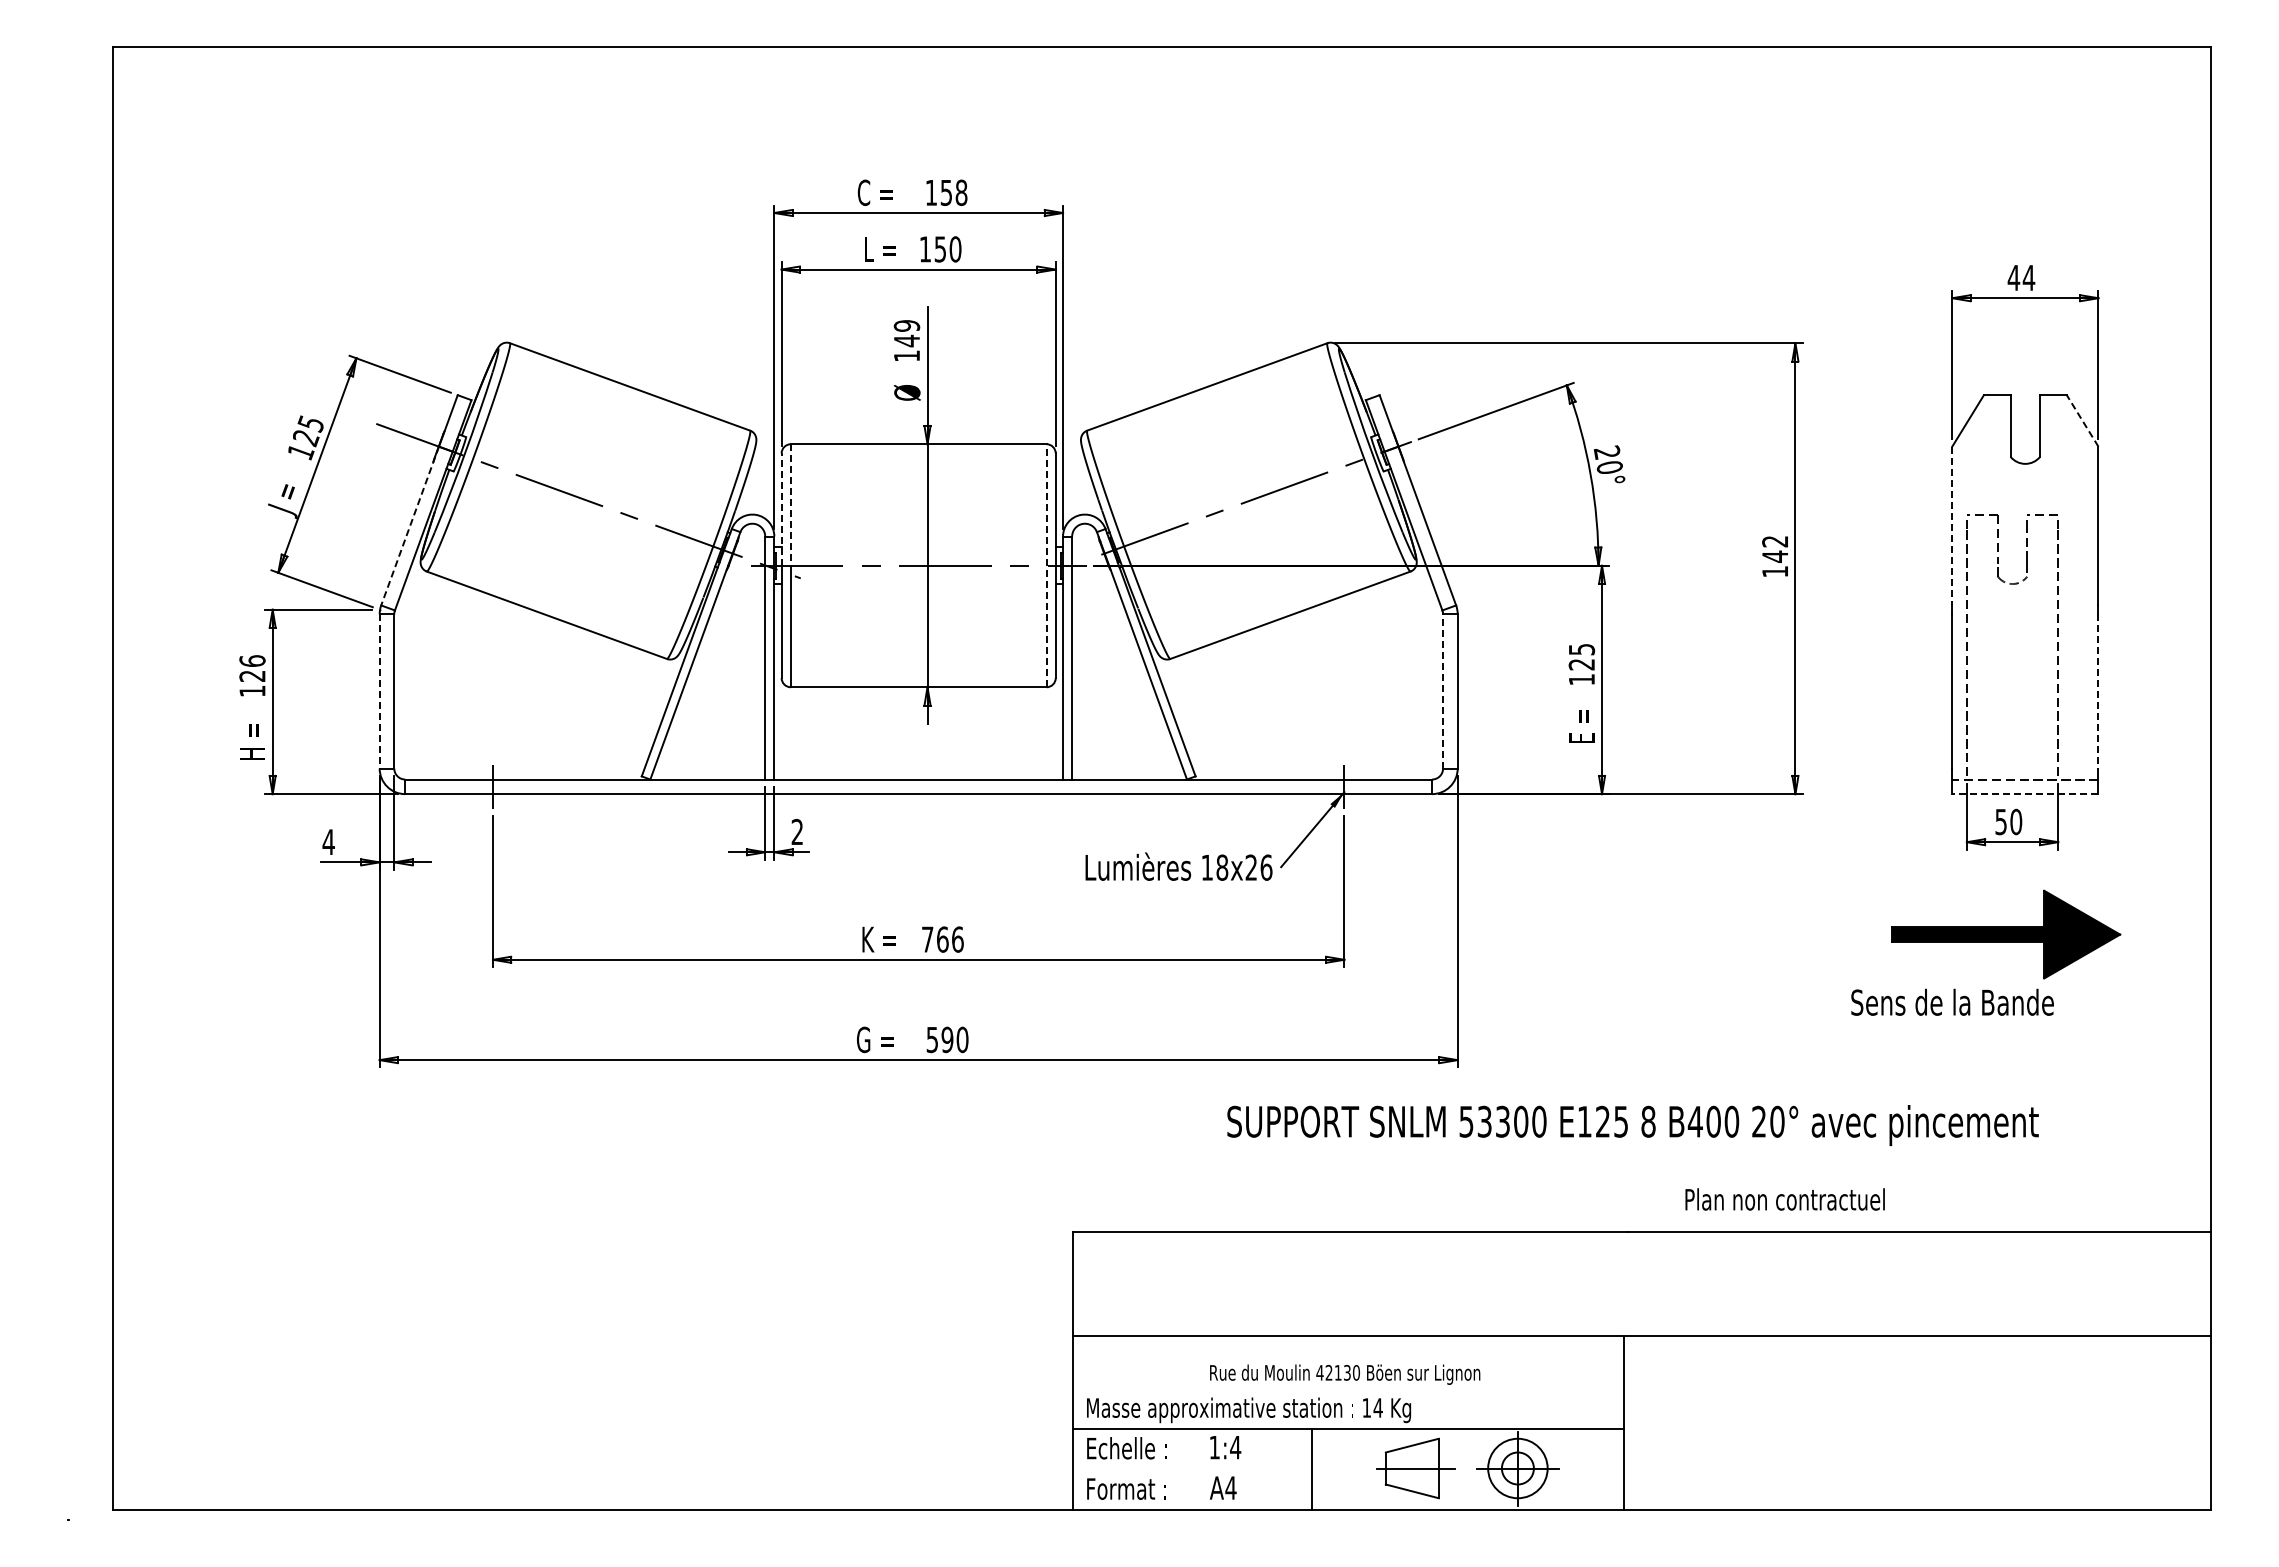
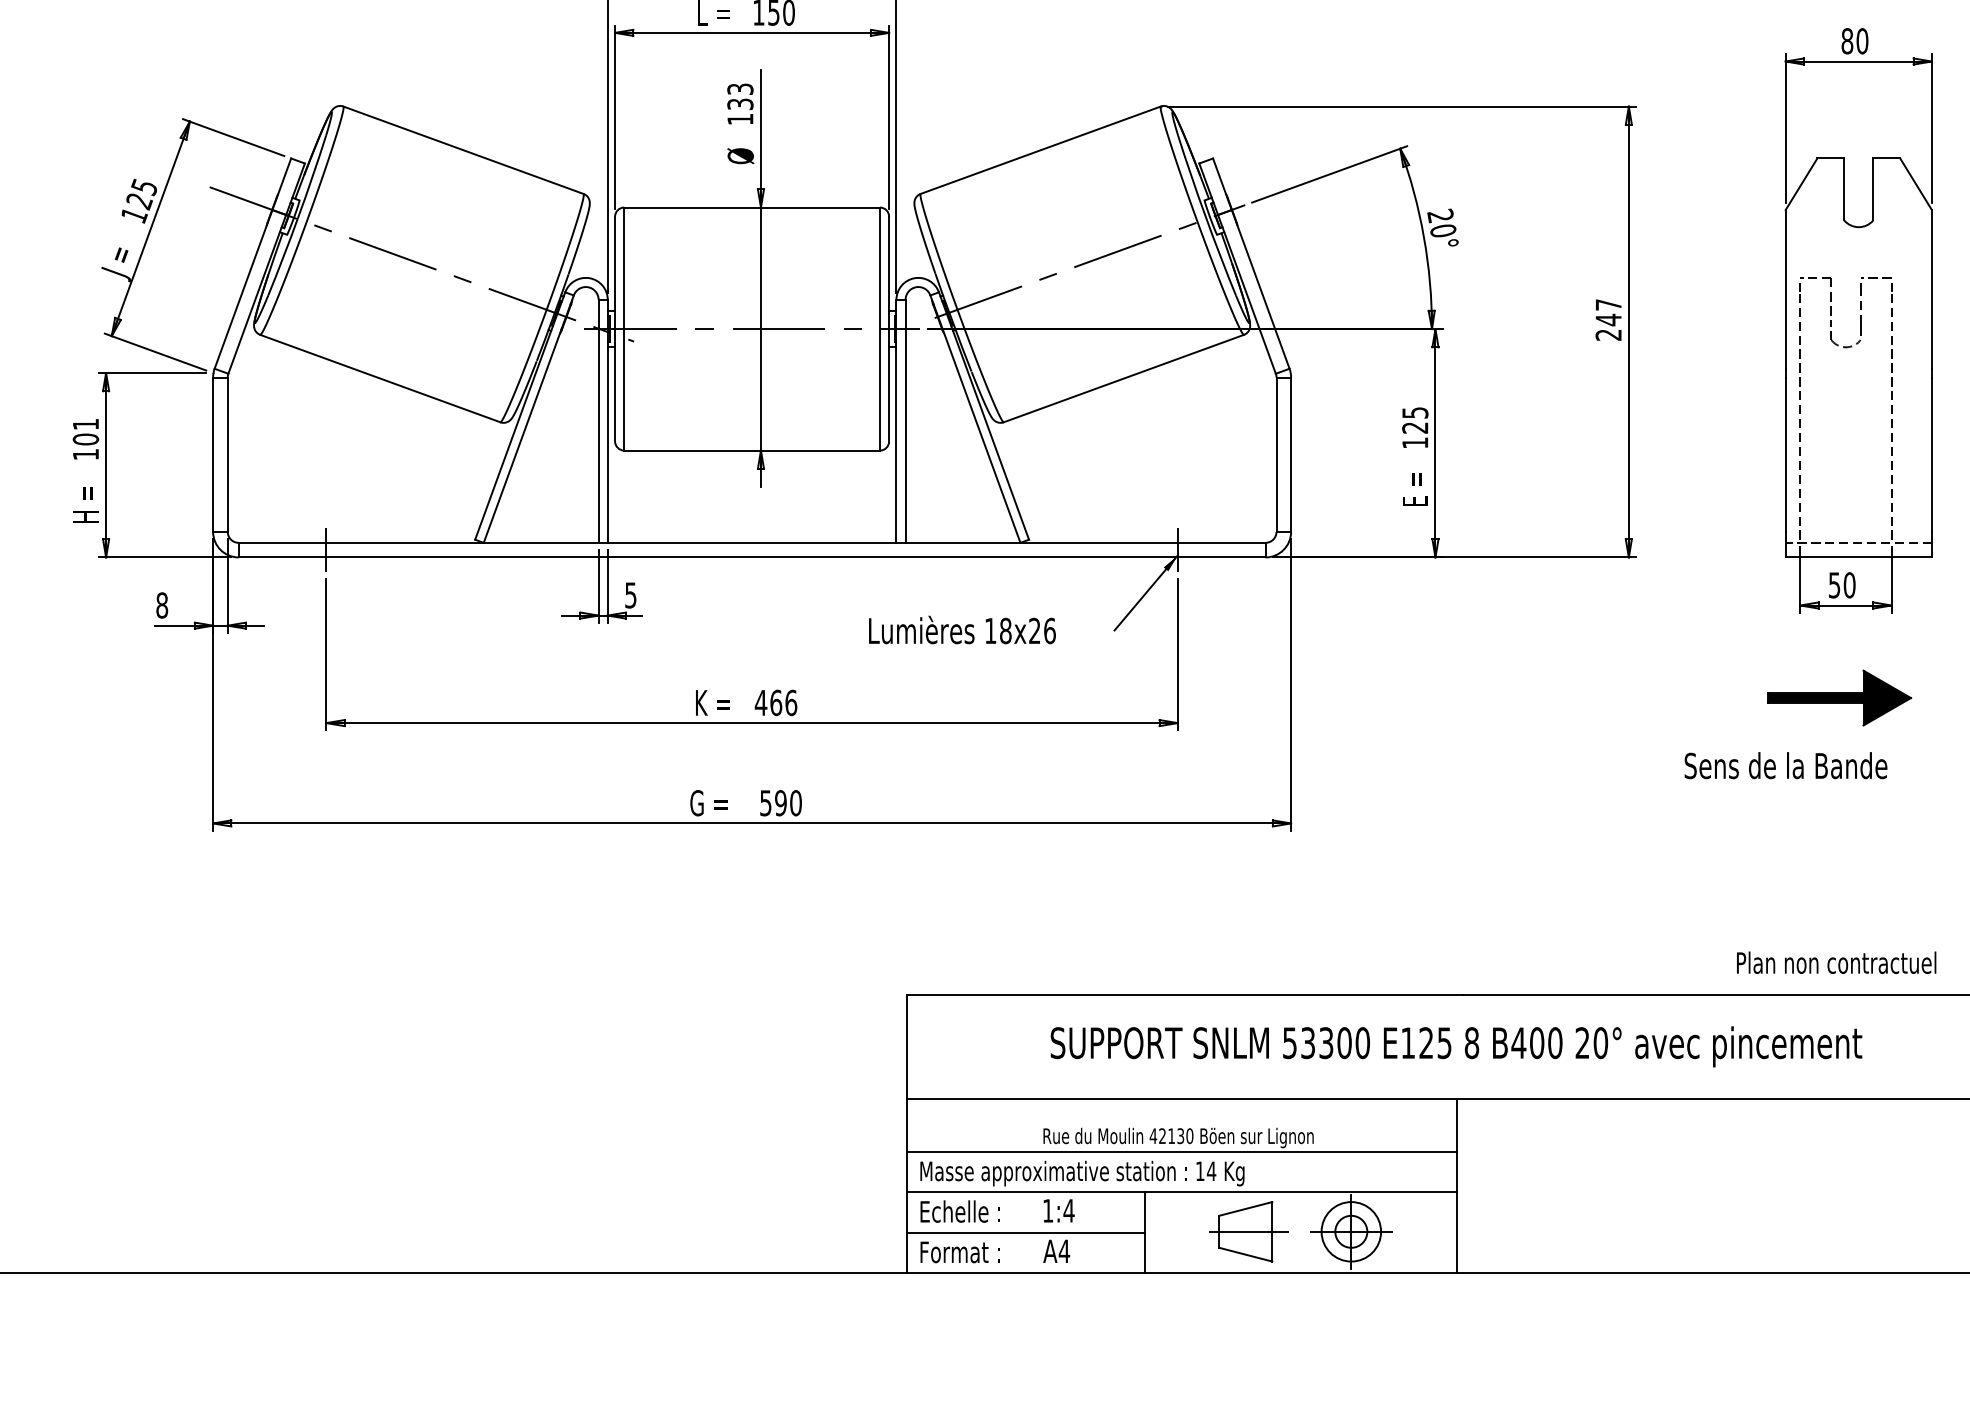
text: (2021, 277) -> (1854, 40), 44 -> 80
text: (906, 333) -> (739, 96), 149 -> 133
line: (2082, 420) -> (1915, 183), dashed -> solid
line: (790, 505) -> (623, 268), dashed -> solid
line: (781, 509) -> (614, 272), dashed -> solid
line: (409, 526) -> (242, 289), dashed -> solid
line: (1952, 526) -> (1785, 289), dashed -> solid
text: (1774, 556) -> (1607, 319), 142 -> 247
line: (1046, 565) -> (879, 328), dashed -> solid
text: (252, 668) -> (85, 431), 126 -> 101
line: (1443, 690) -> (1276, 453), dashed -> solid
line: (379, 691) -> (212, 454), dashed -> solid
line: (2098, 691) -> (1931, 454), dashed -> solid
line: (2024, 794) -> (1857, 557), dashed -> solid
text: (796, 831) -> (629, 594), 2 -> 5
text: (328, 842) -> (161, 605), 4 -> 8
text: (1178, 866) -> (961, 629), moved
part: (2006, 934) -> (1839, 697), size x0.62
text: (927, 939) -> (760, 702), 766 -> 466
text: (1632, 1125) -> (1455, 1046), moved
text: (1784, 1199) -> (1835, 962), moved
line: (1348, 1388) -> (1181, 1151), added
line: (1192, 1469) -> (1025, 1232), added

